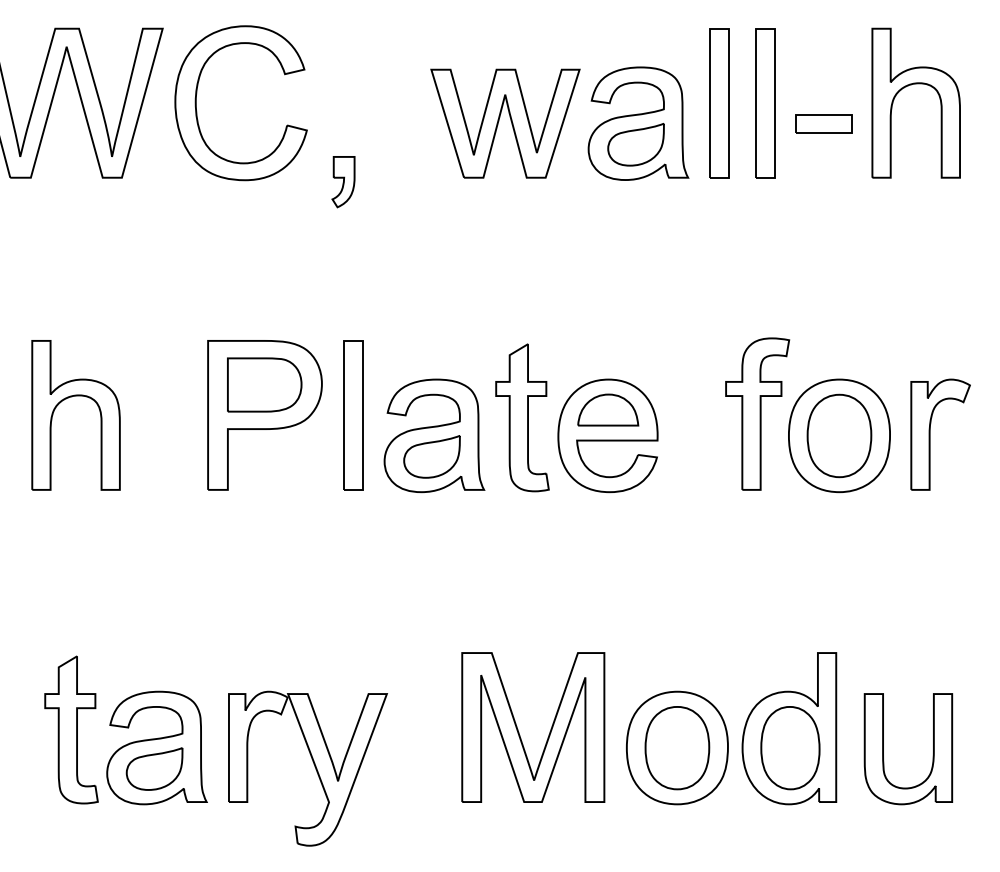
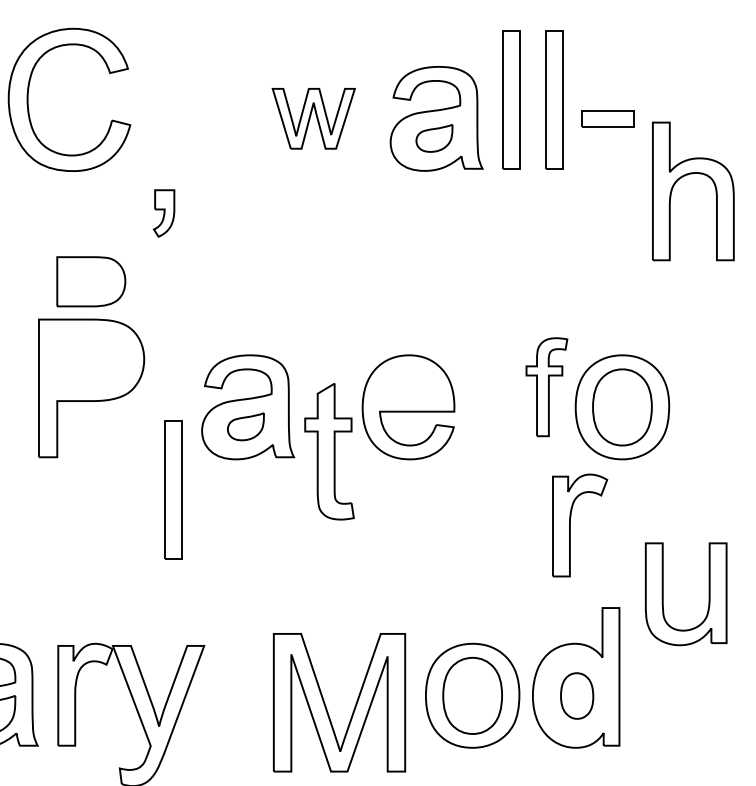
part: (911, 85) -> (689, 175), moved
part: (505, 123) -> (313, 118), size x0.6
part: (635, 144) -> (433, 138), size x0.7
part: (343, 182) -> (164, 213), moved
part: (264, 384) -> (91, 281), moved
part: (608, 409) -> (409, 382), removed
part: (757, 413) -> (546, 386), size x0.7
part: (353, 415) -> (173, 490), moved
part: (522, 417) -> (329, 451), moved
part: (930, 434) -> (570, 525), moved
part: (431, 456) -> (245, 426), size x0.7
part: (519, 732) -> (326, 707), moved
part: (790, 748) -> (577, 696), size x0.6
part: (932, 755) -> (708, 600), moved

